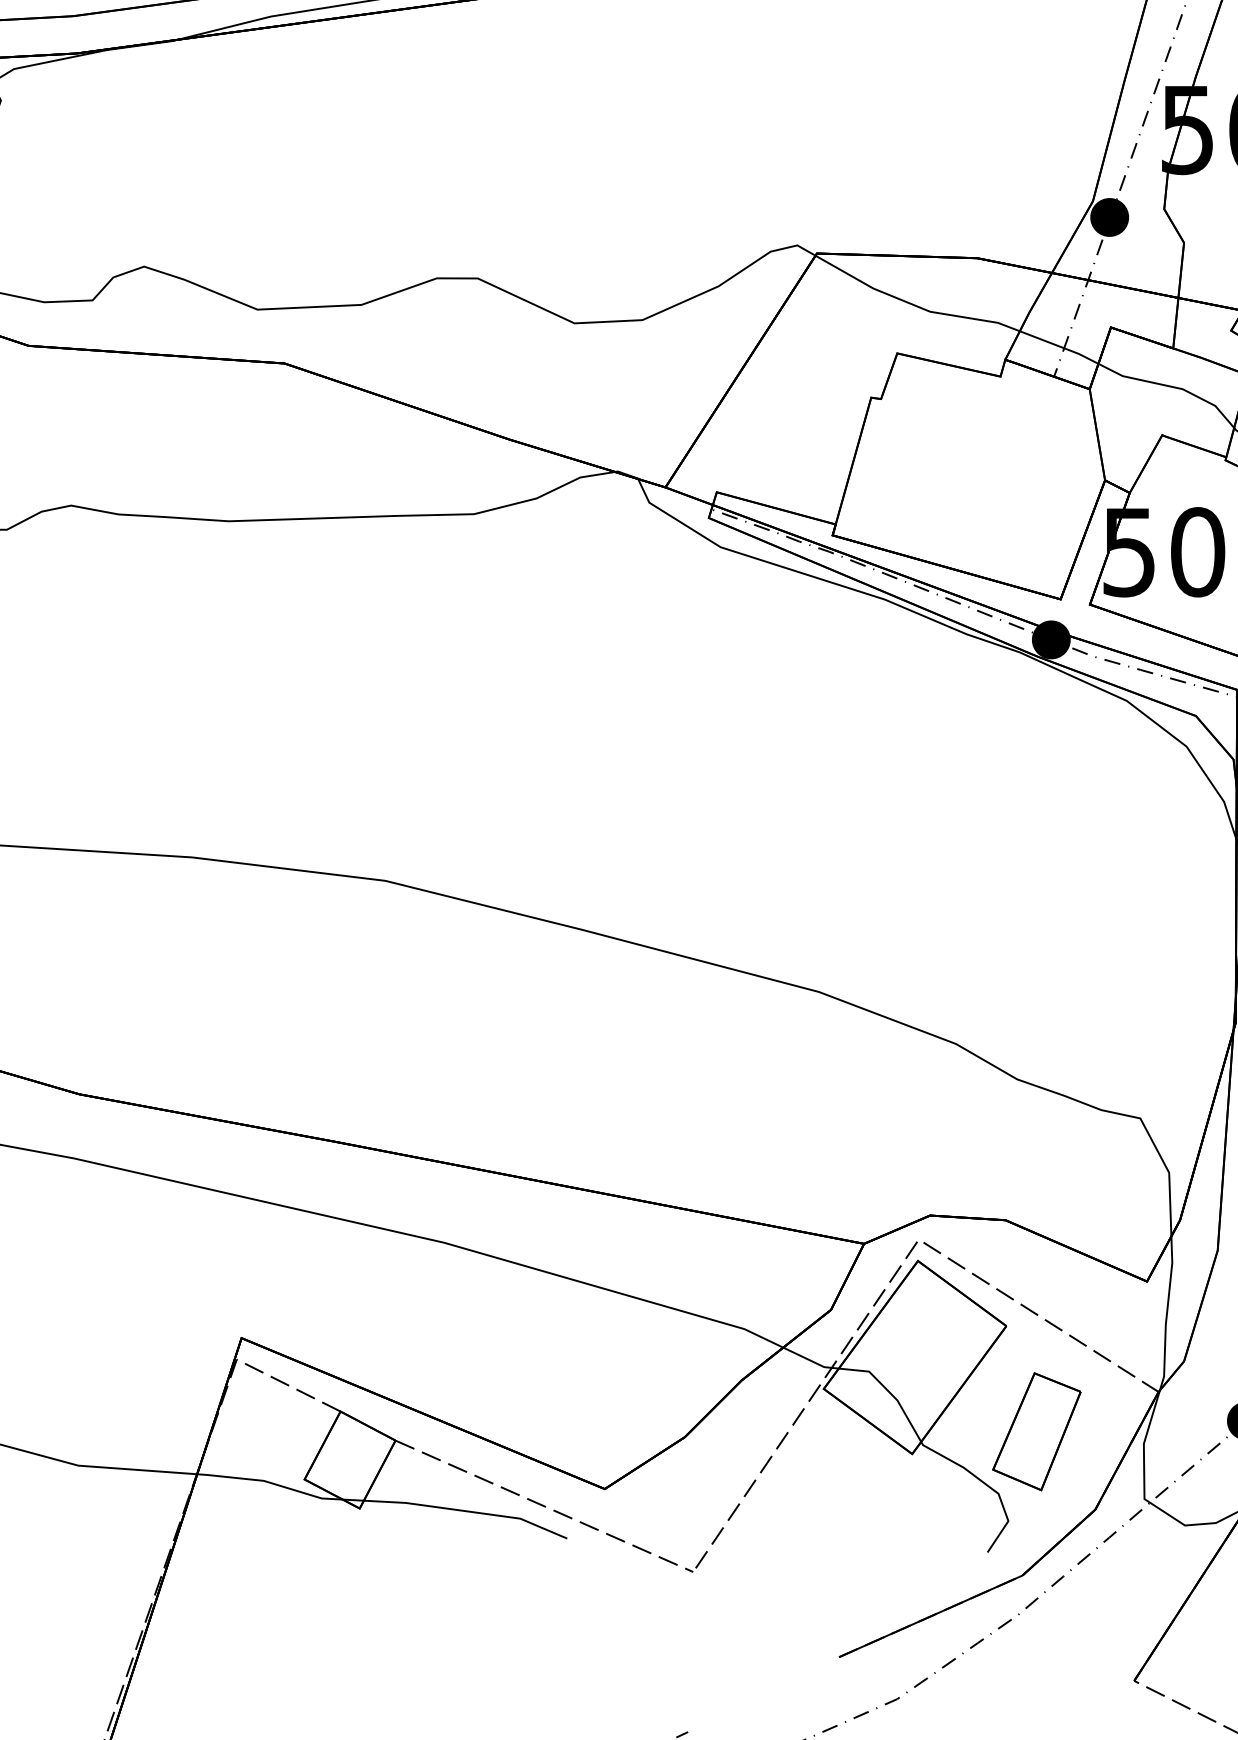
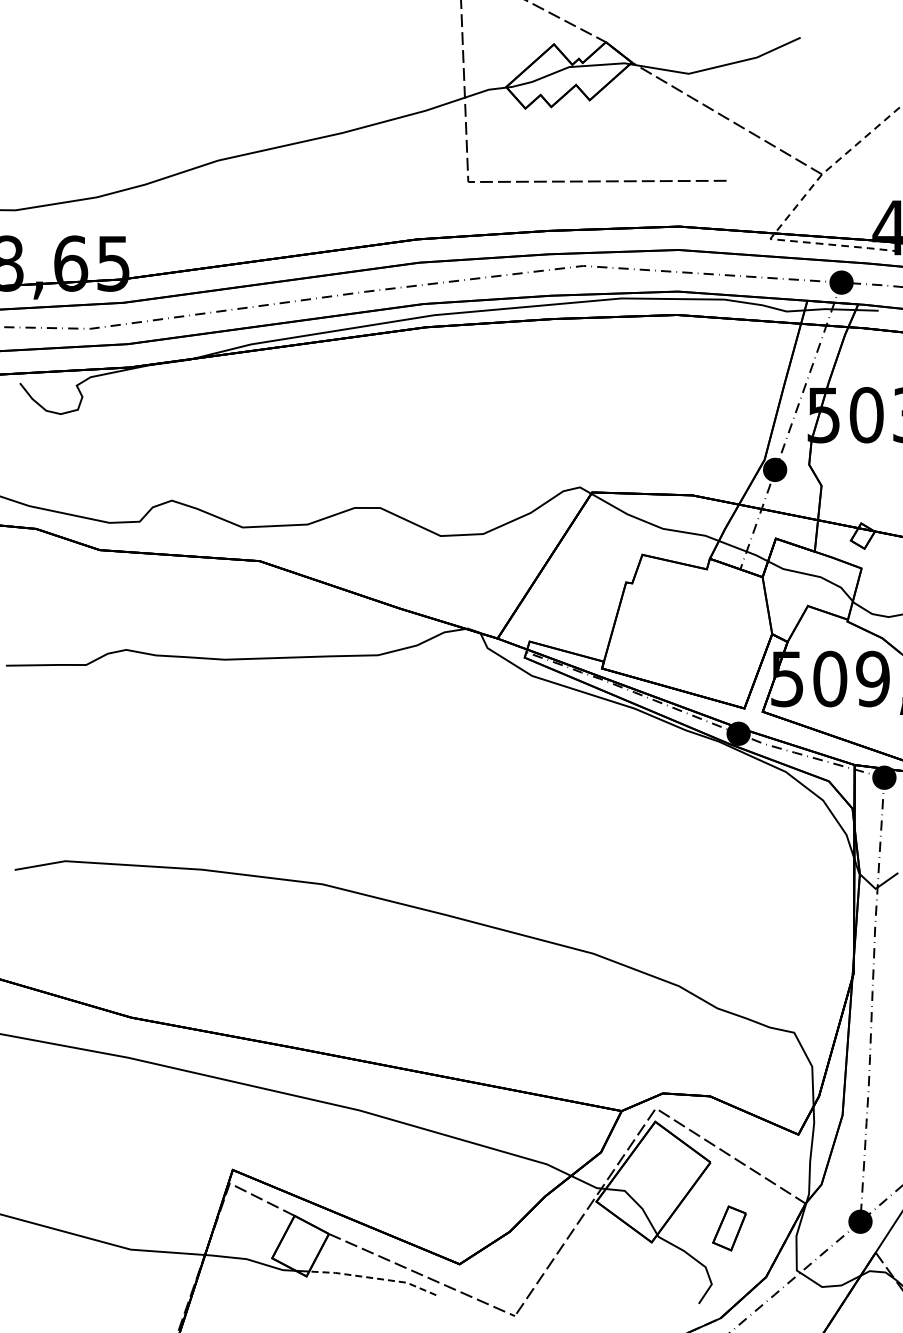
part: (1036, 1431) -> (729, 1228), size x0.6
line: (466, 1511) -> (373, 1278), solid -> dashed

